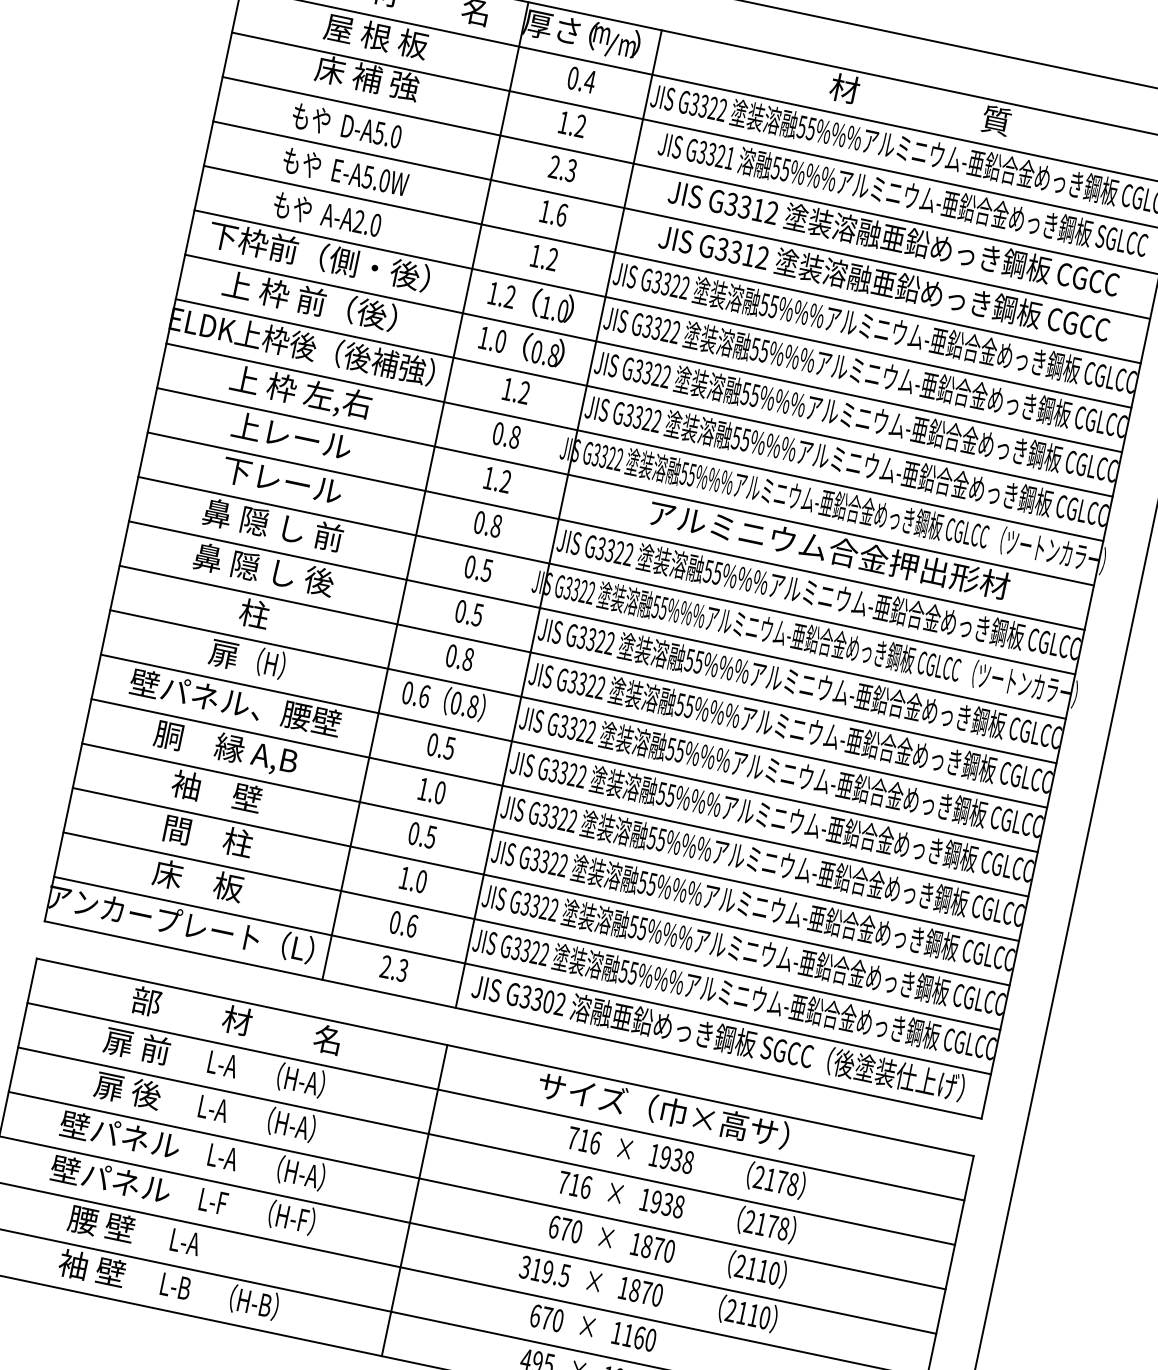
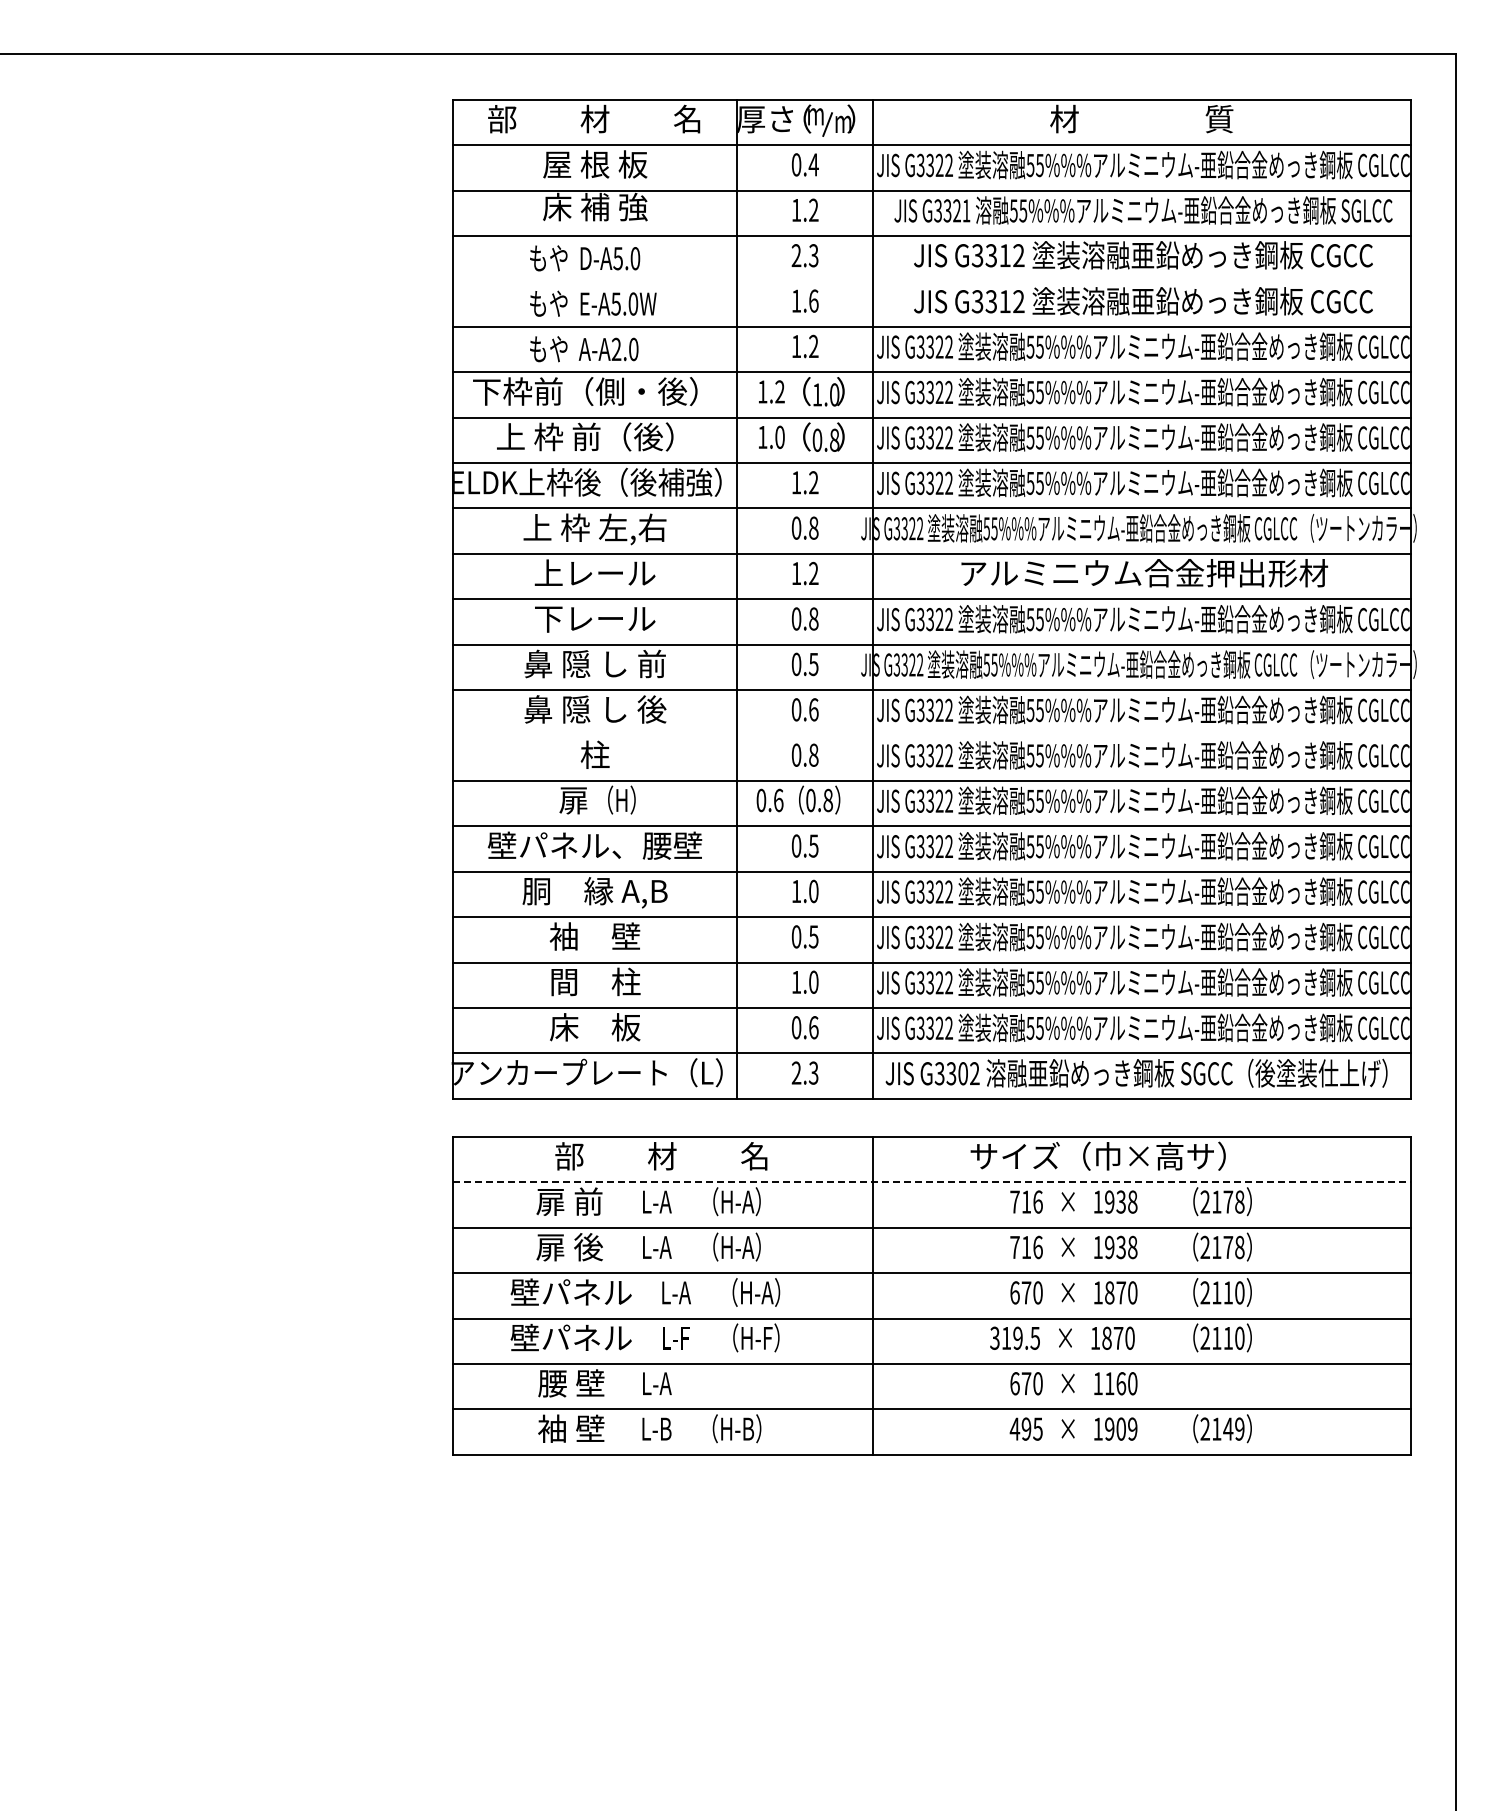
line: (681, 220) -> (931, 281), removed
text: (477, 614) -> (813, 709), 0.5 -> 0.6
line: (587, 664) -> (931, 735), removed
line: (496, 1102) -> (932, 1182), solid -> dashed

